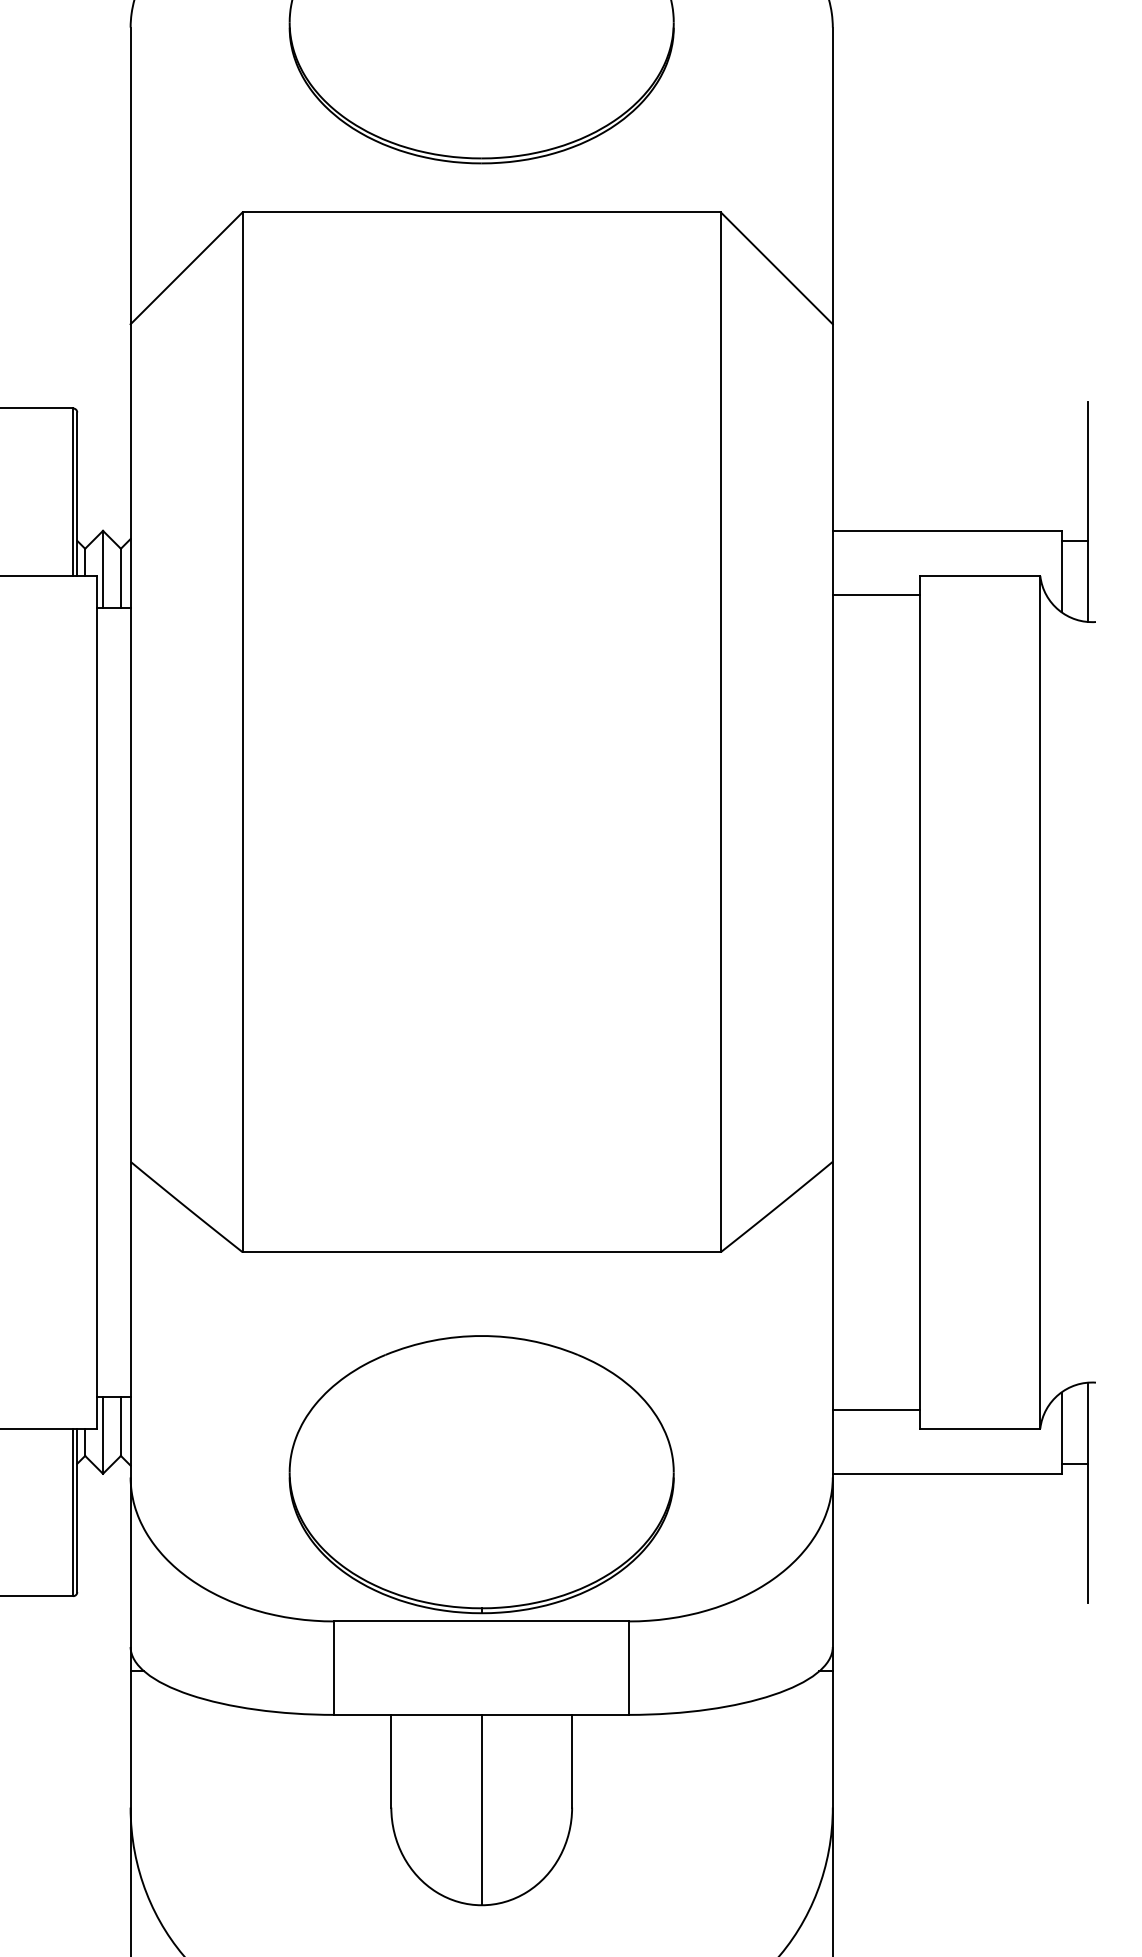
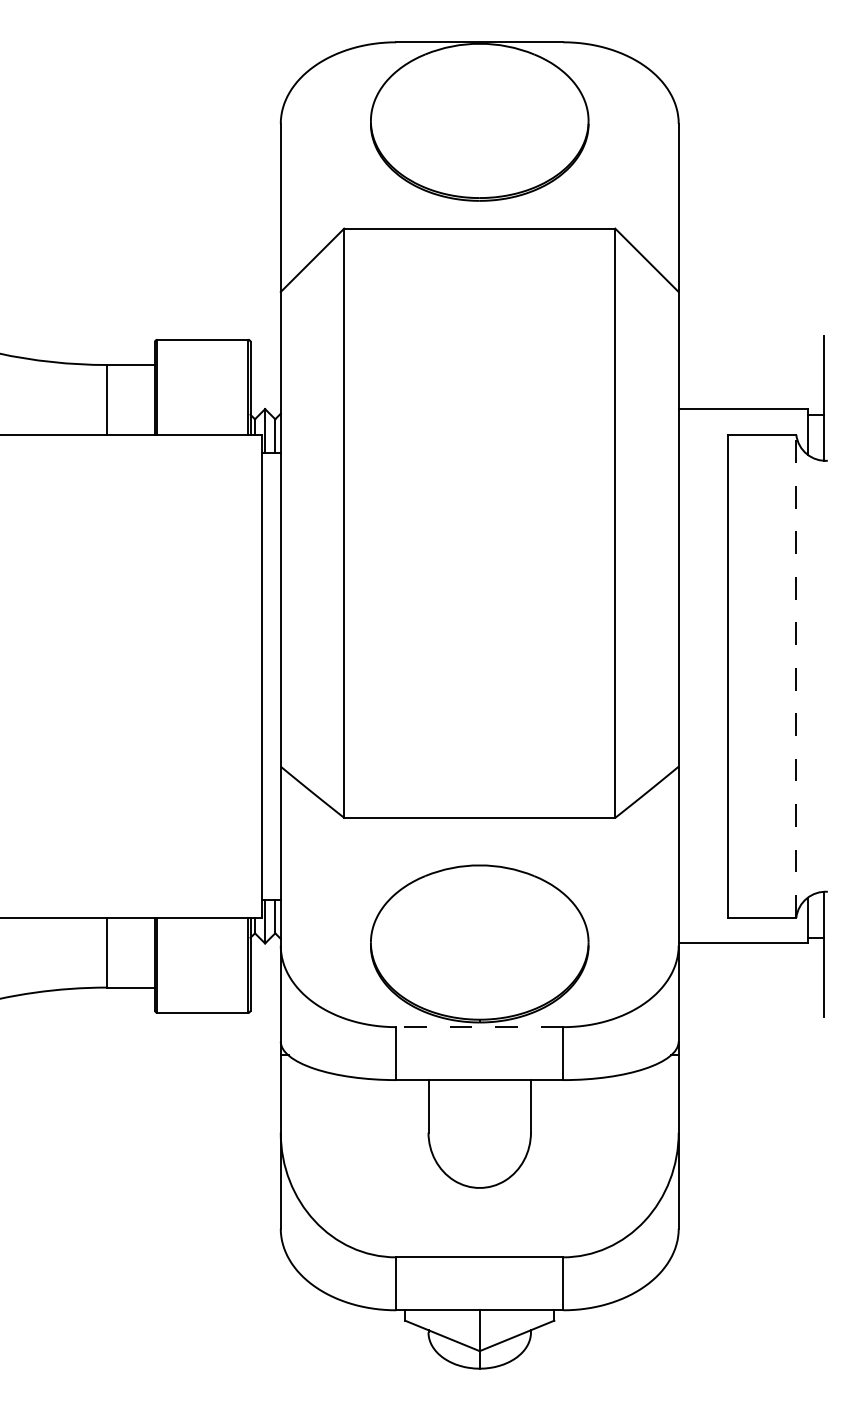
line: (876, 595) -> (703, 445), removed
line: (1040, 1002) -> (796, 676), solid -> dashed
line: (876, 1410) -> (703, 907), removed
line: (481, 1622) -> (479, 1027), solid -> dashed
line: (481, 1809) -> (479, 1133), removed

